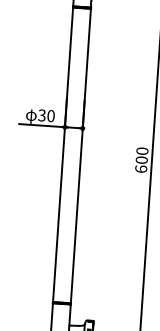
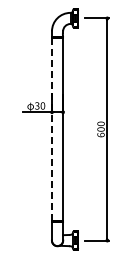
line: (63, 154) -> (52, 129), solid -> dashed

